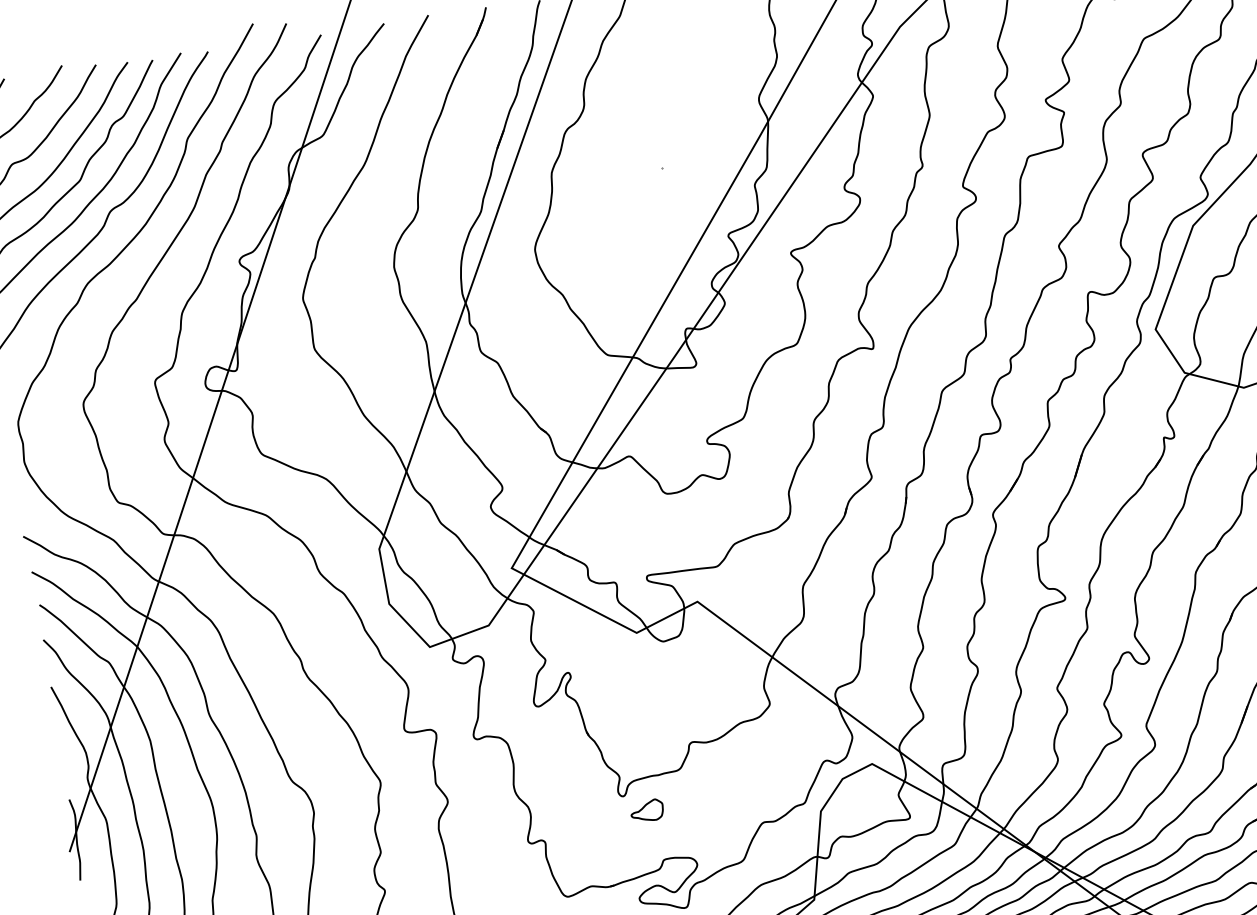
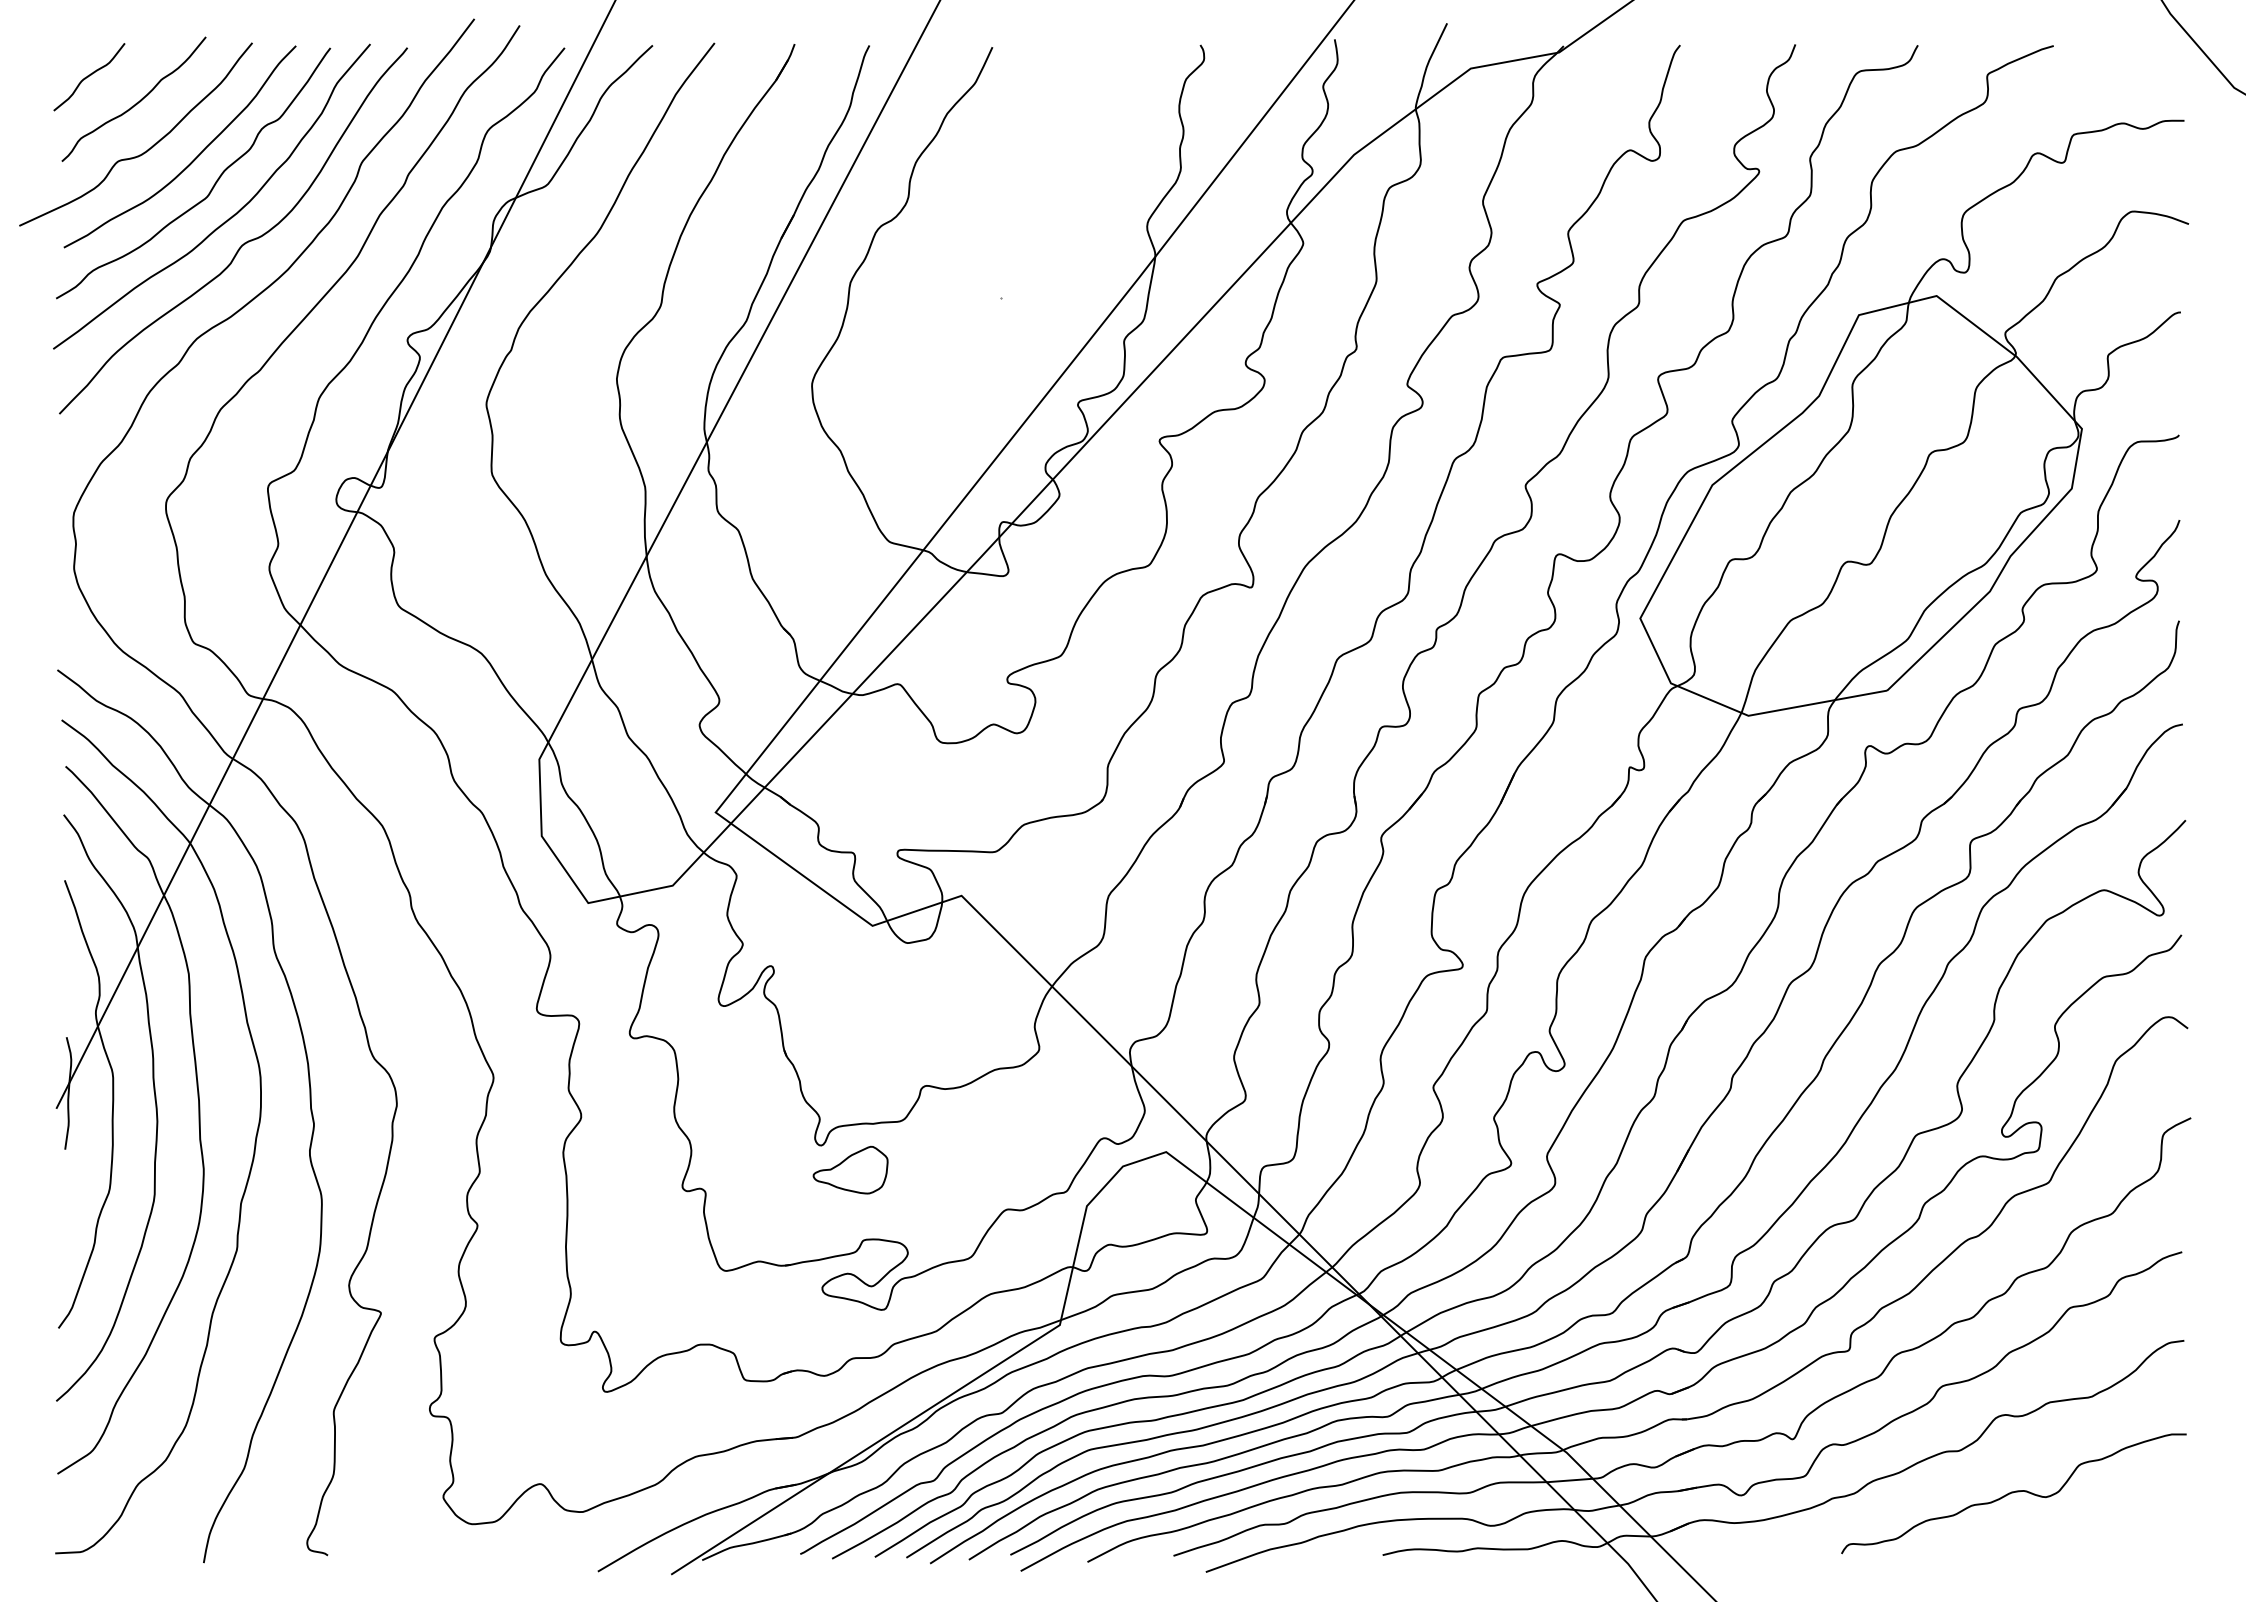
part: (647, 810) -> (850, 1169), size x1.67

